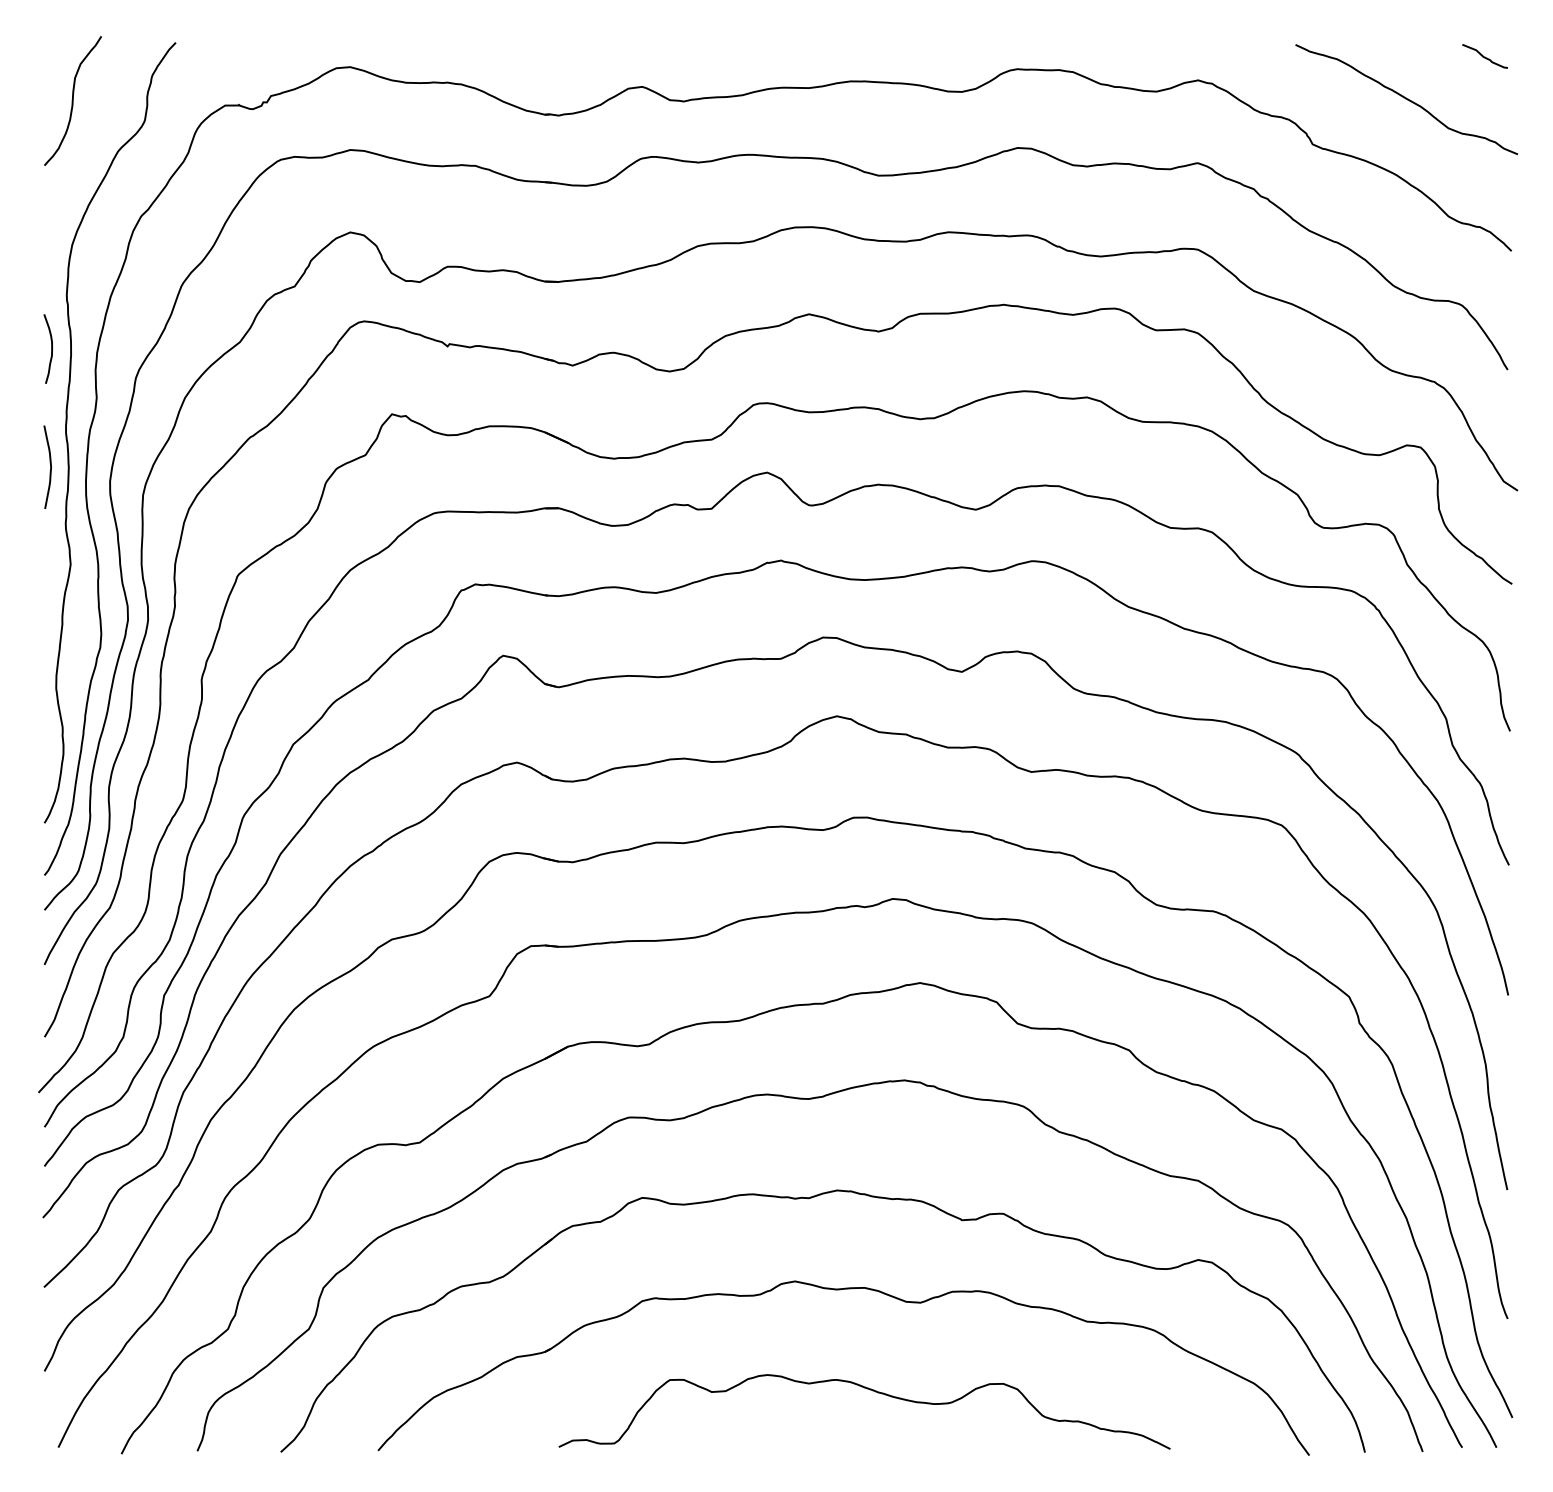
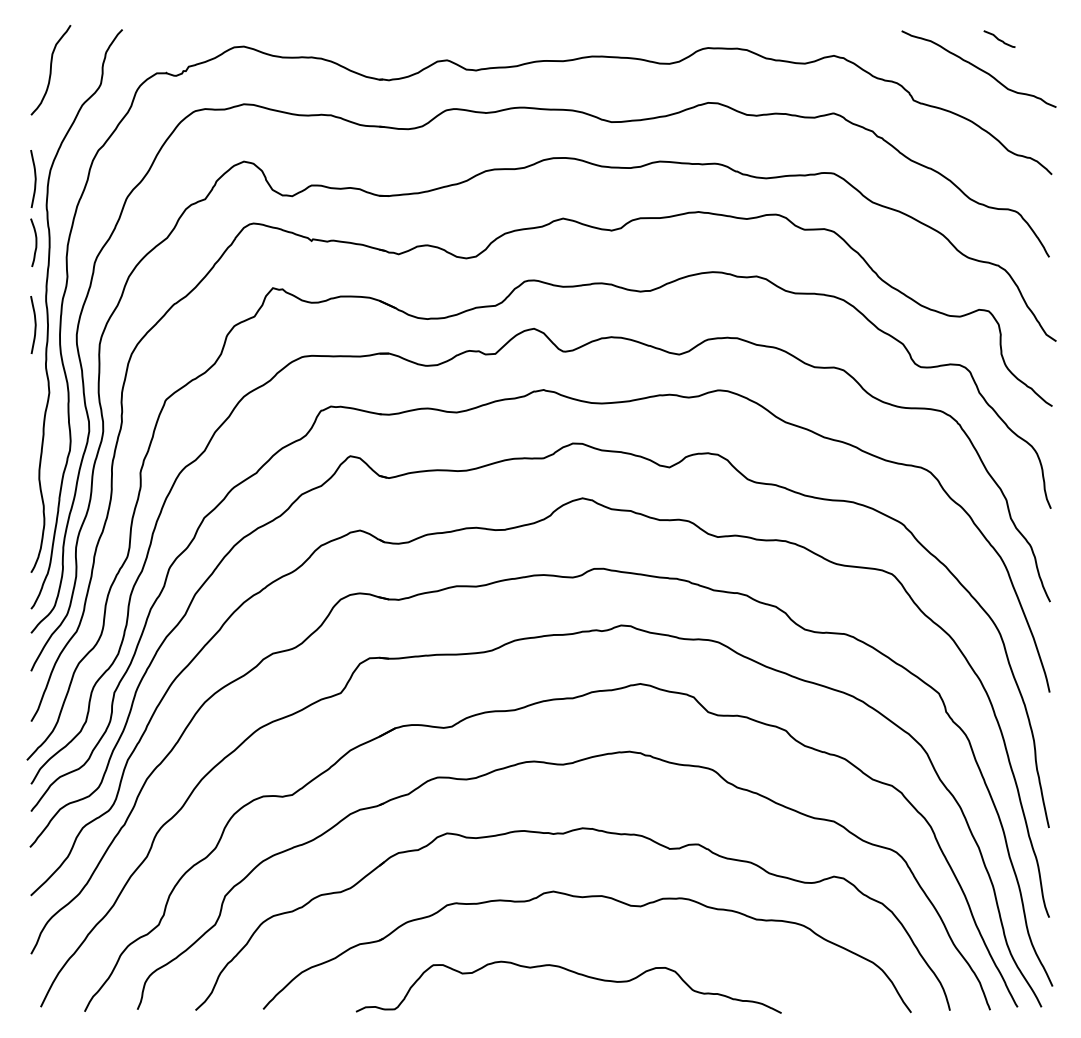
curve: (1483, 55) -> (998, 38), moved
curve: (49, 256) -> (34, 178), added
curve: (868, 1390) -> (571, 972), moved

